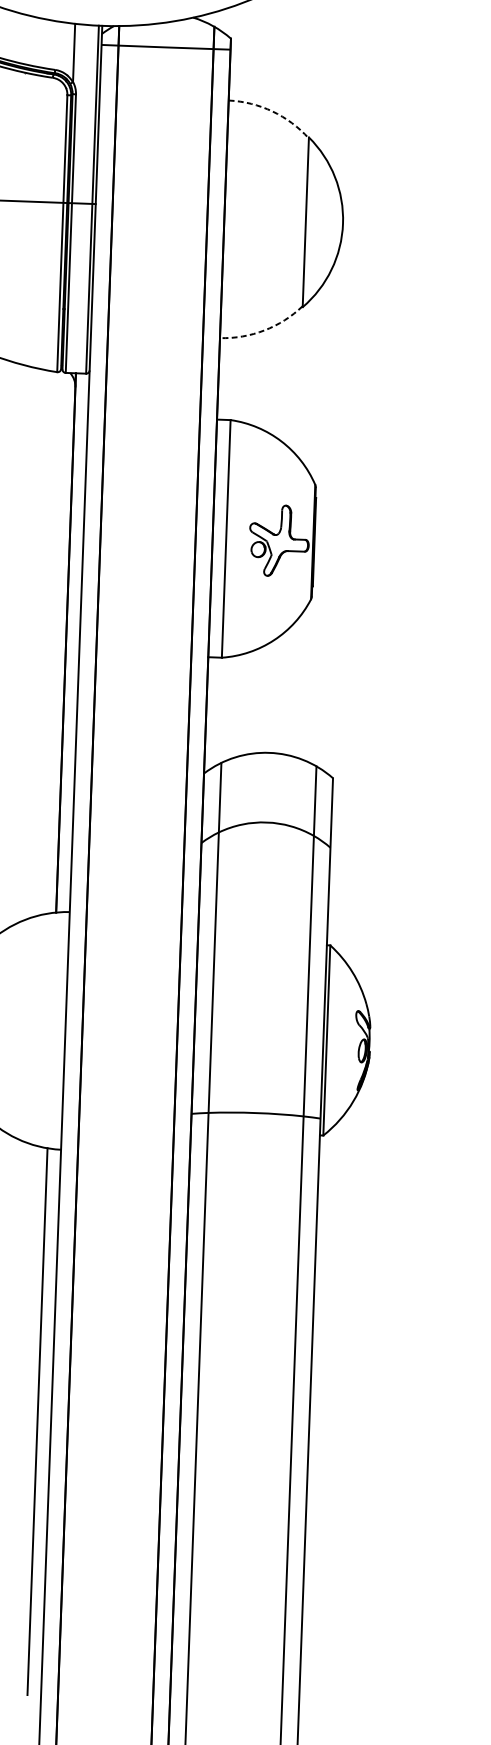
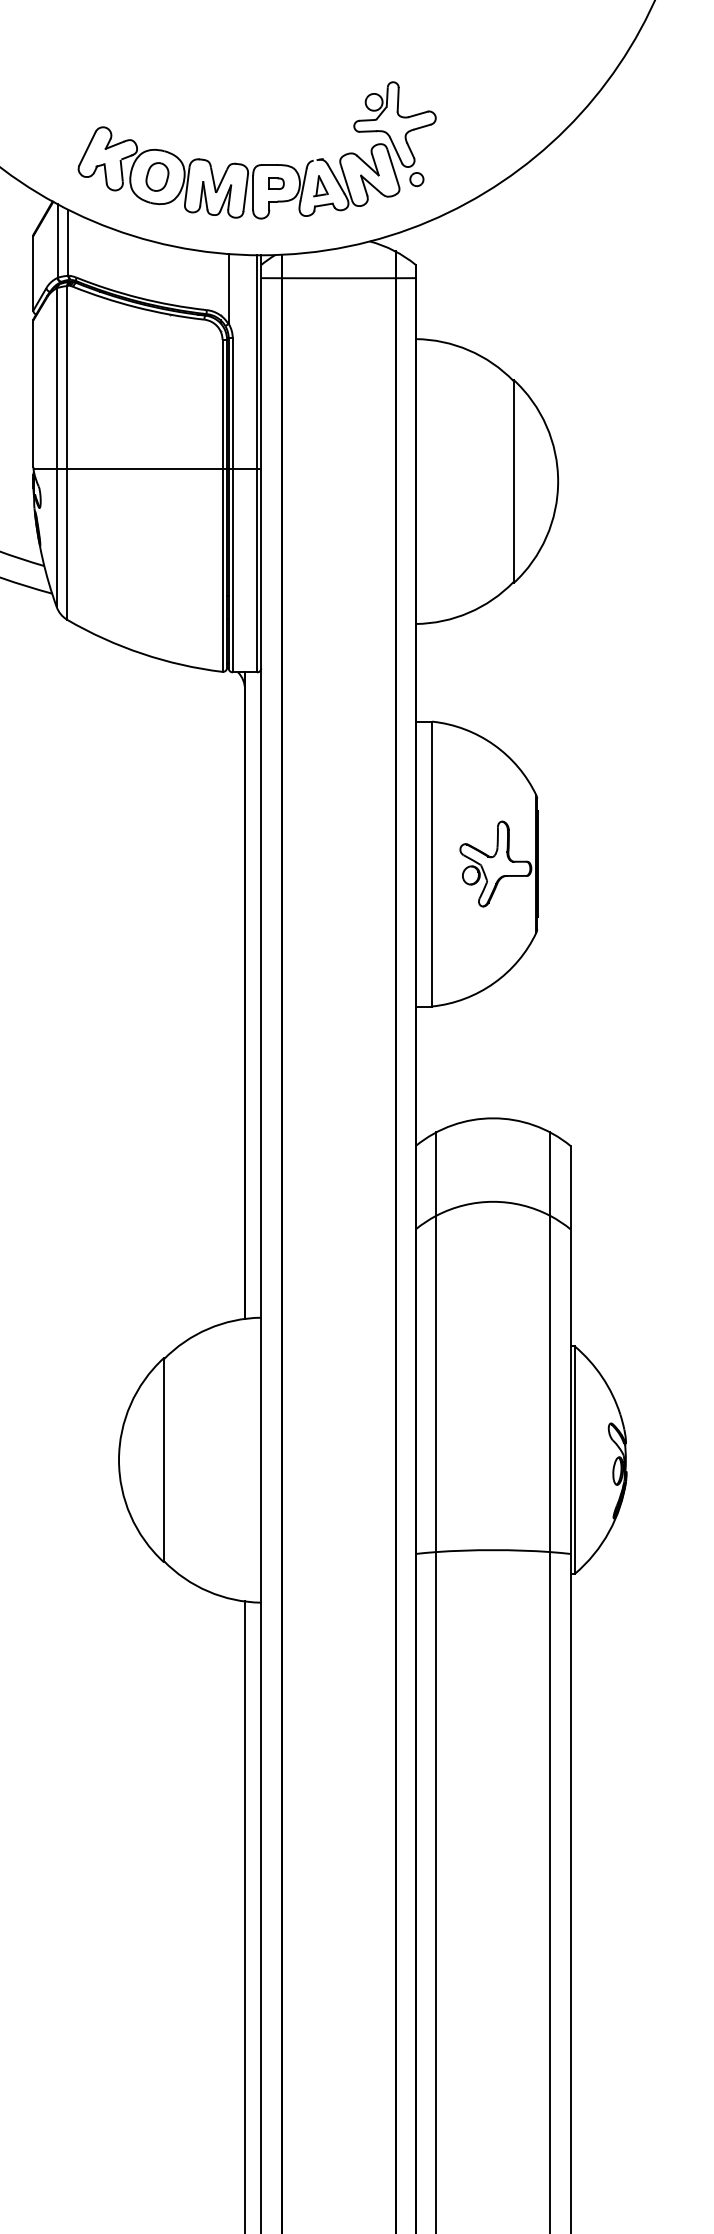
arc: (272, 111) -> (468, 350), dashed -> solid
arc: (264, 330) -> (468, 612), dashed -> solid

